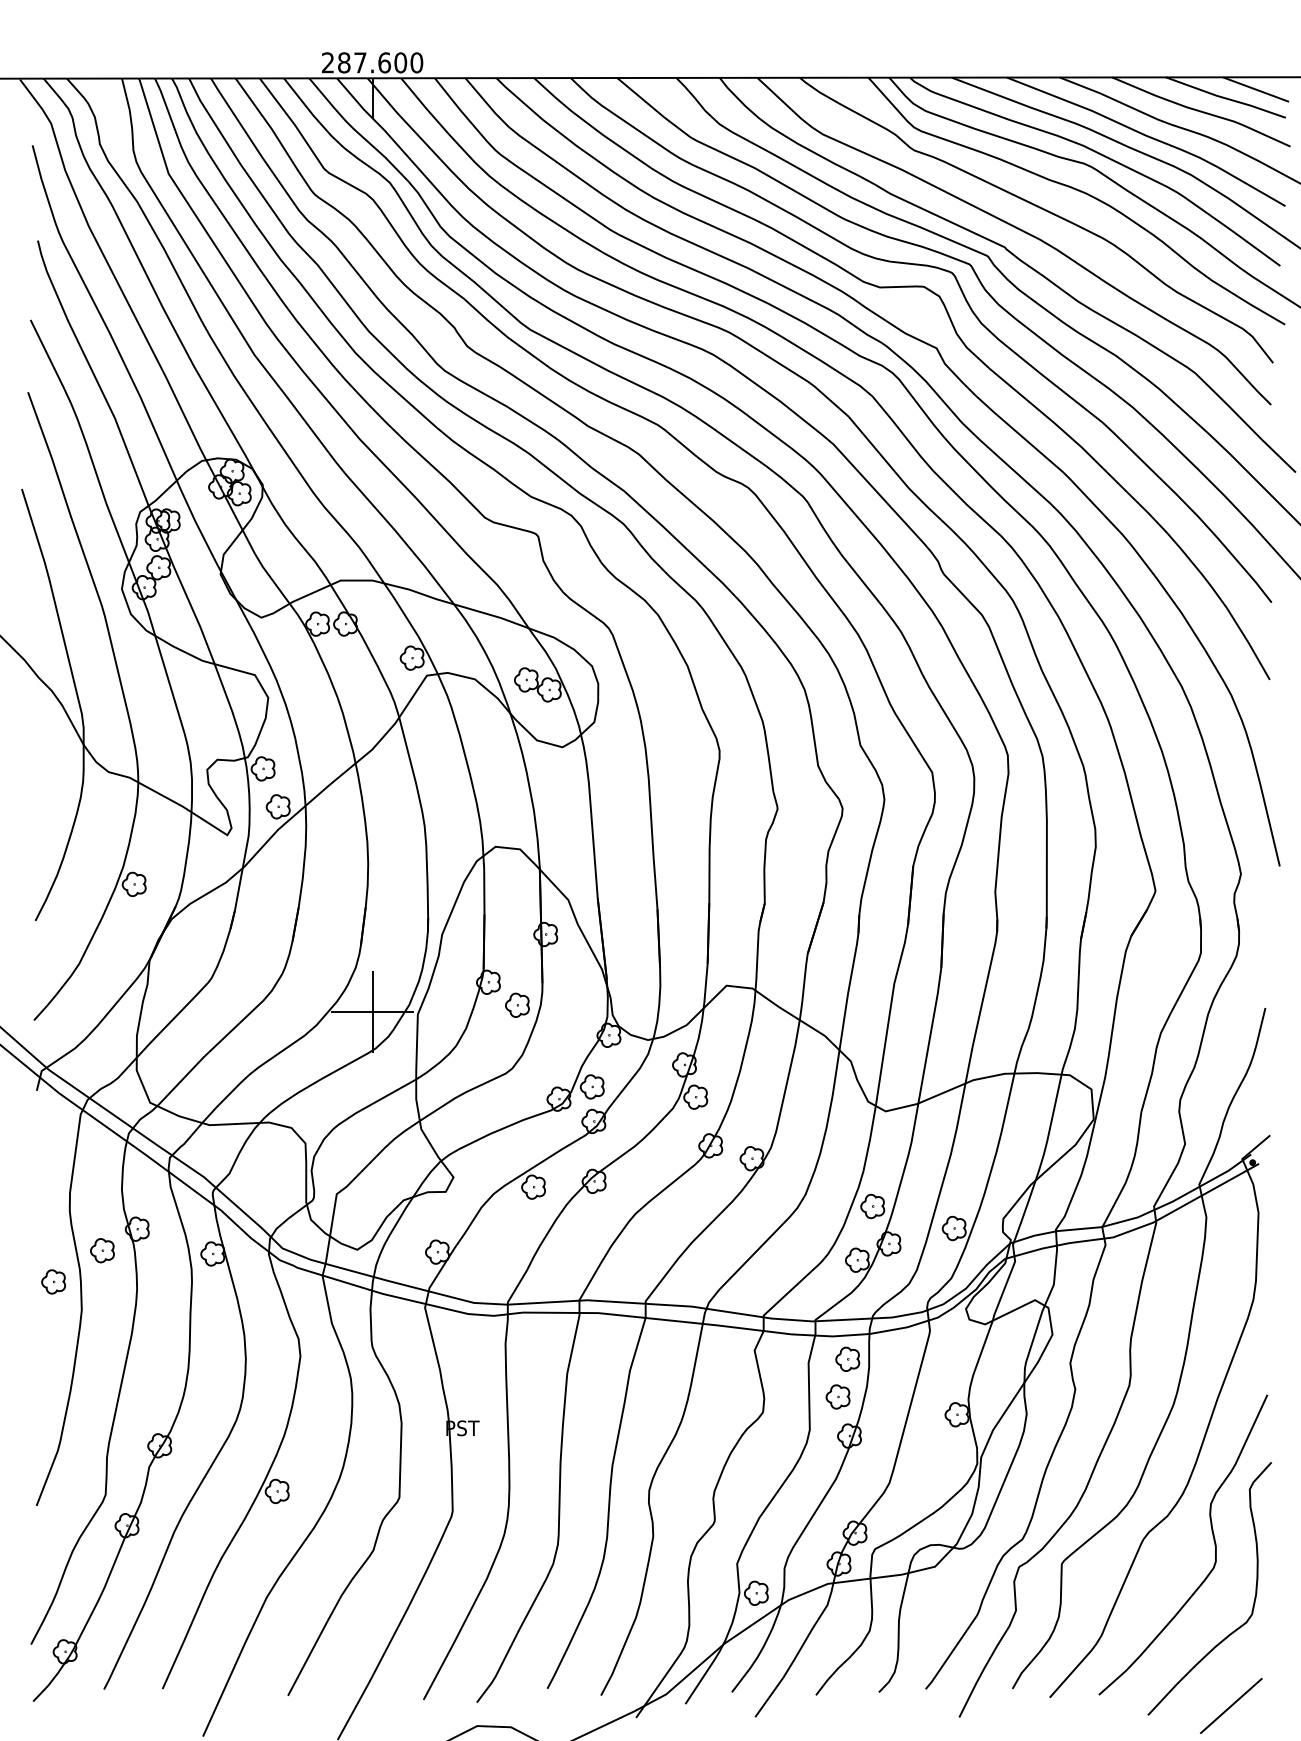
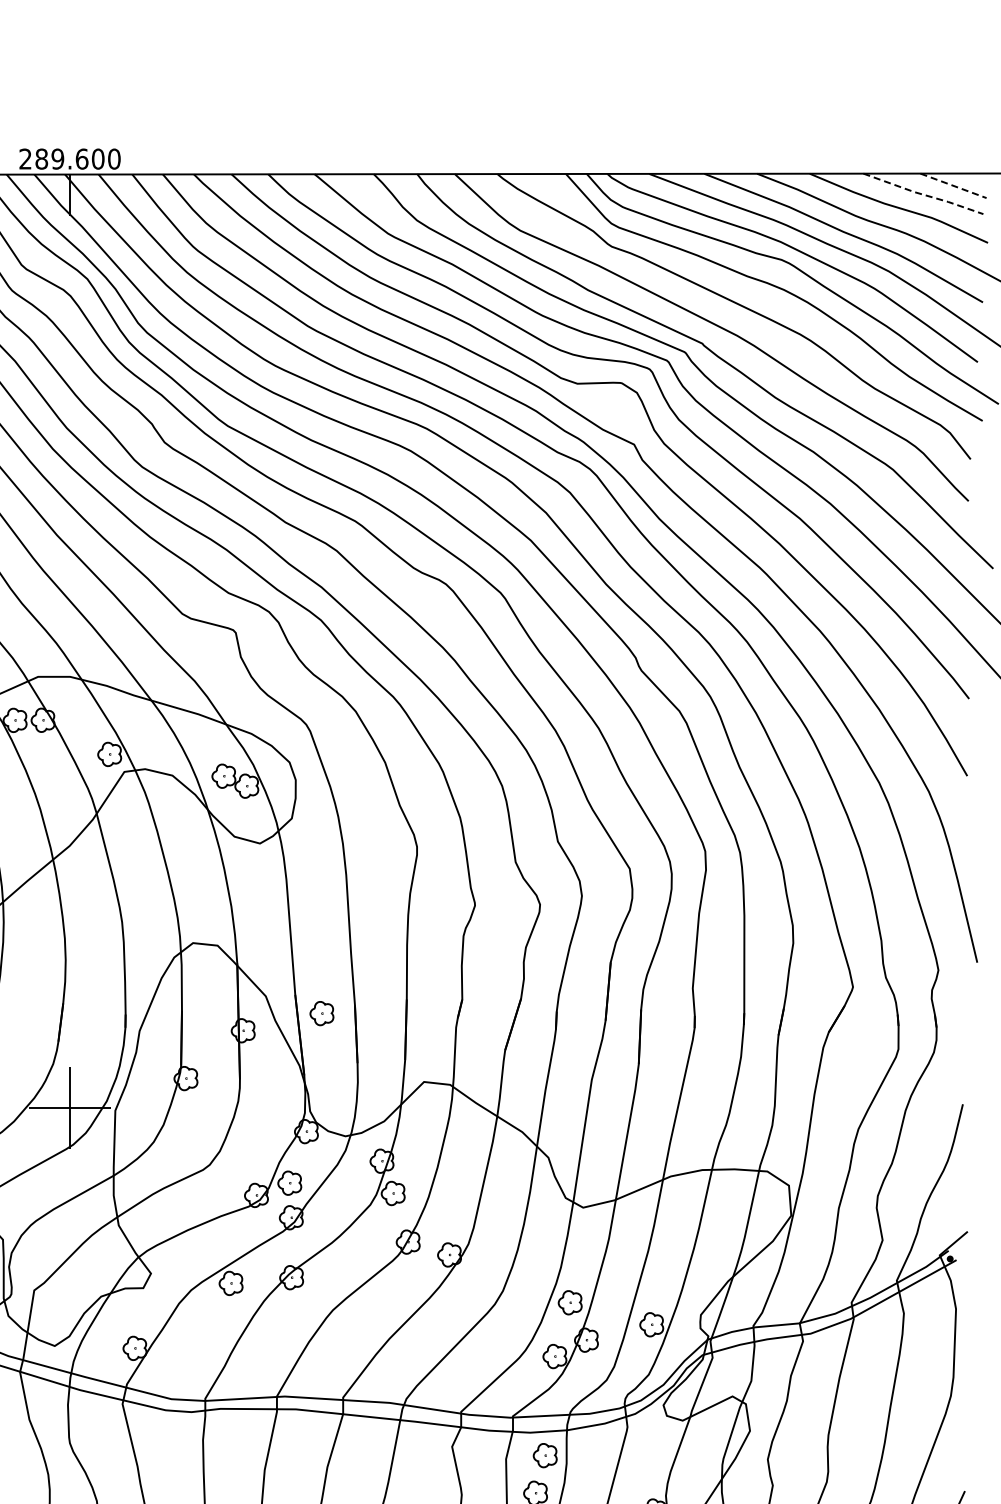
text: (360, 62) -> (58, 158), 287.600 -> 289.600
line: (1256, 89) -> (954, 185), solid -> dashed
line: (1226, 98) -> (924, 194), solid -> dashed
part: (517, 1004) -> (322, 1012), moved

